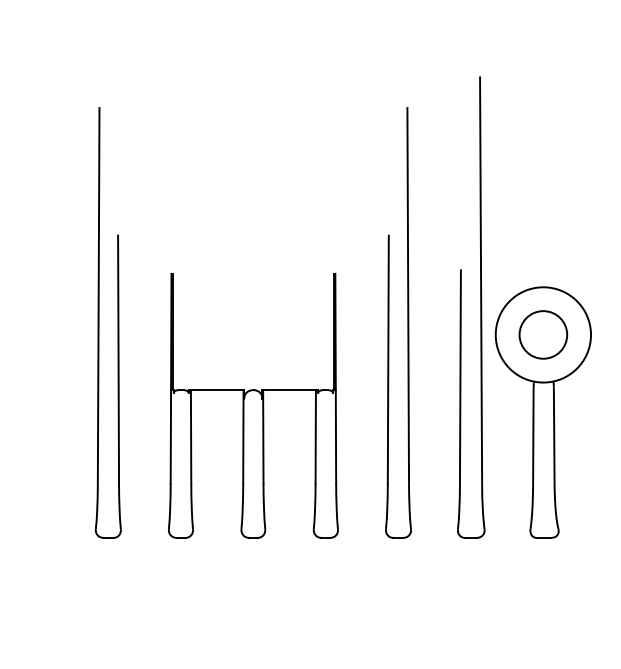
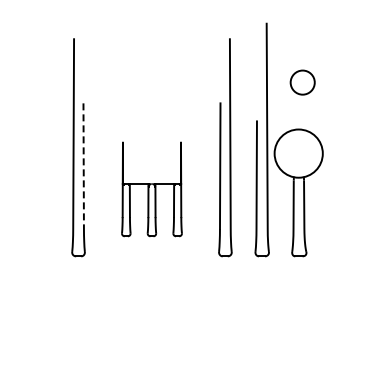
circle: (542, 334) -> (302, 82), moved
line: (118, 360) -> (83, 166), solid -> dashed
part: (252, 405) -> (151, 189), size x0.7

